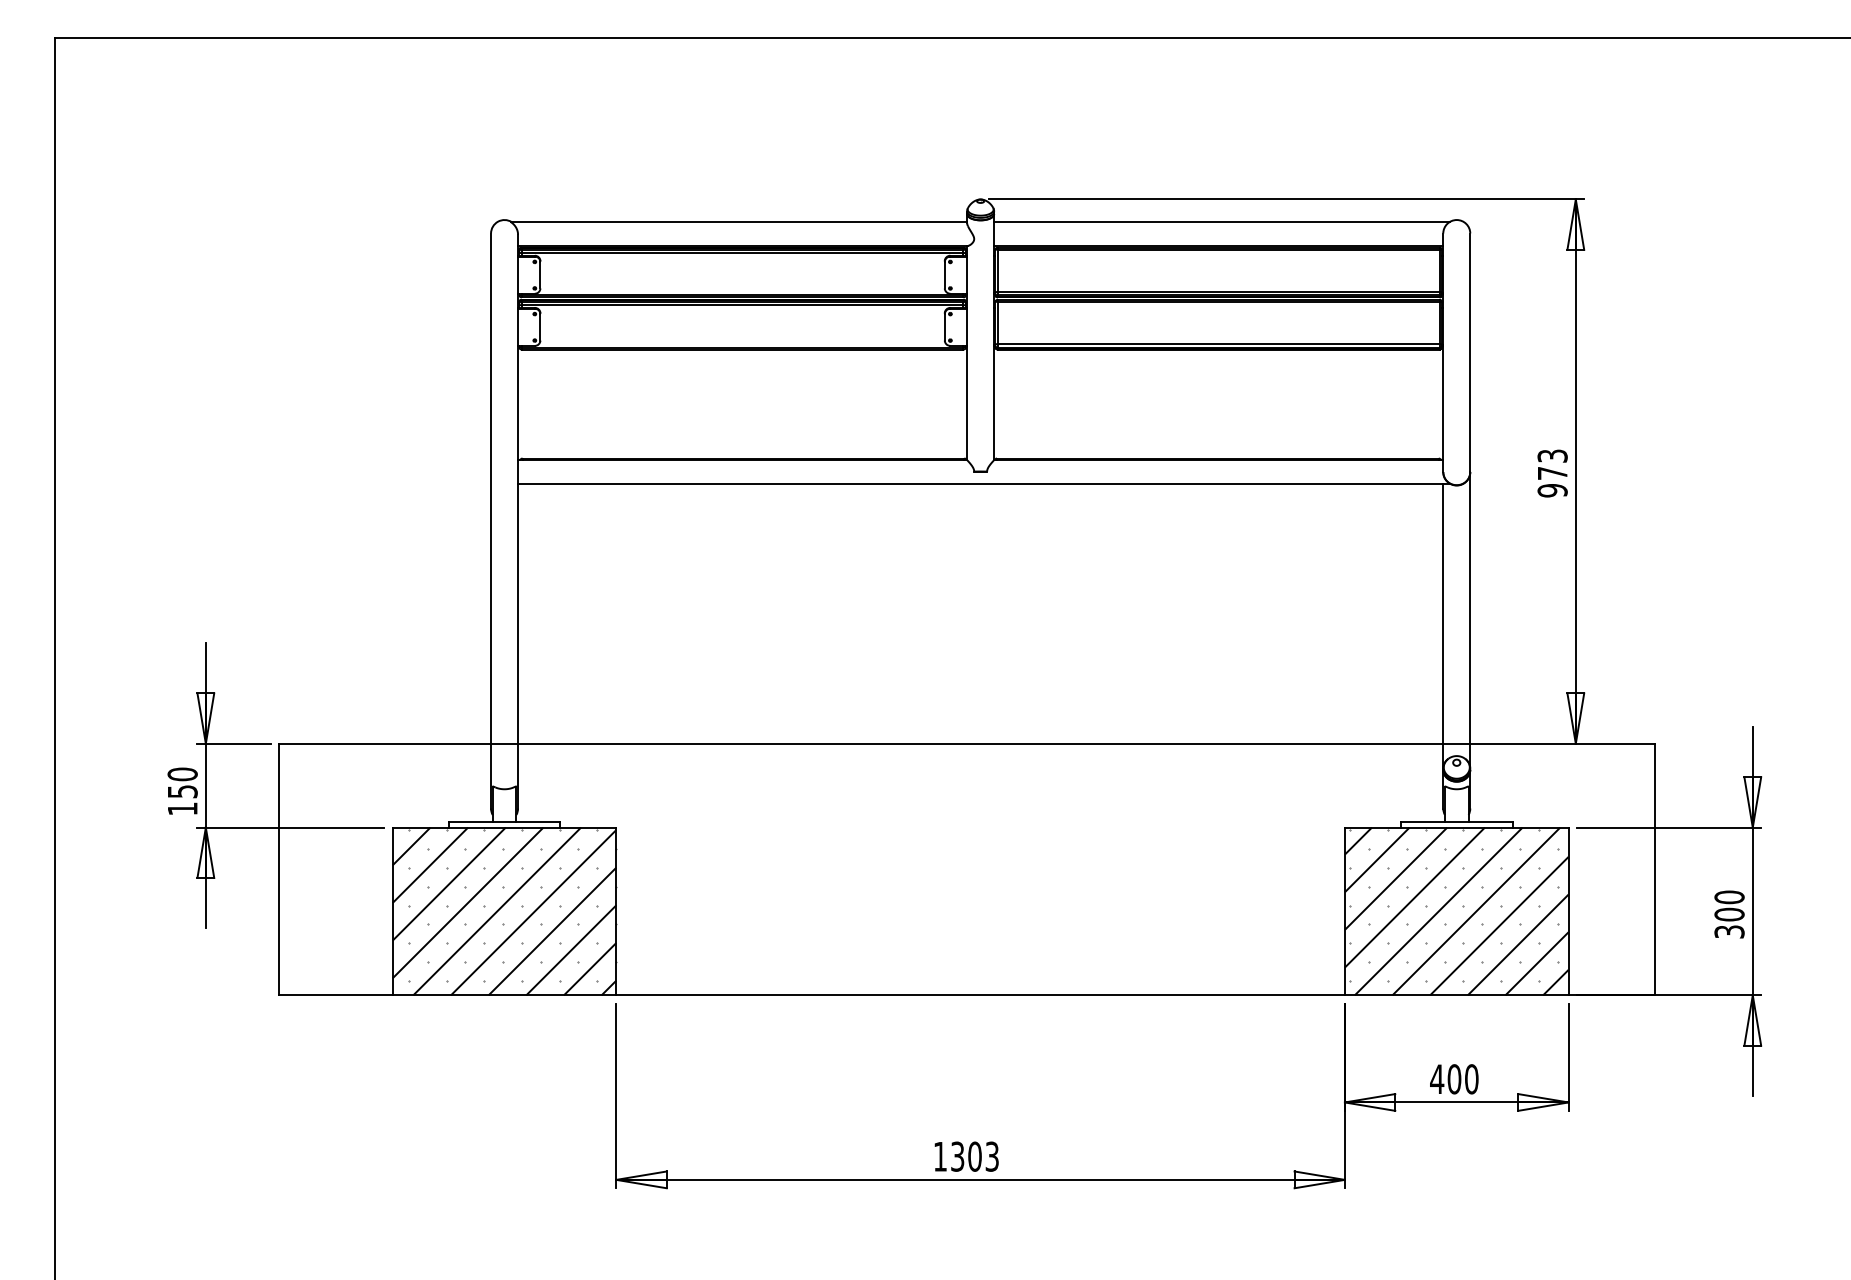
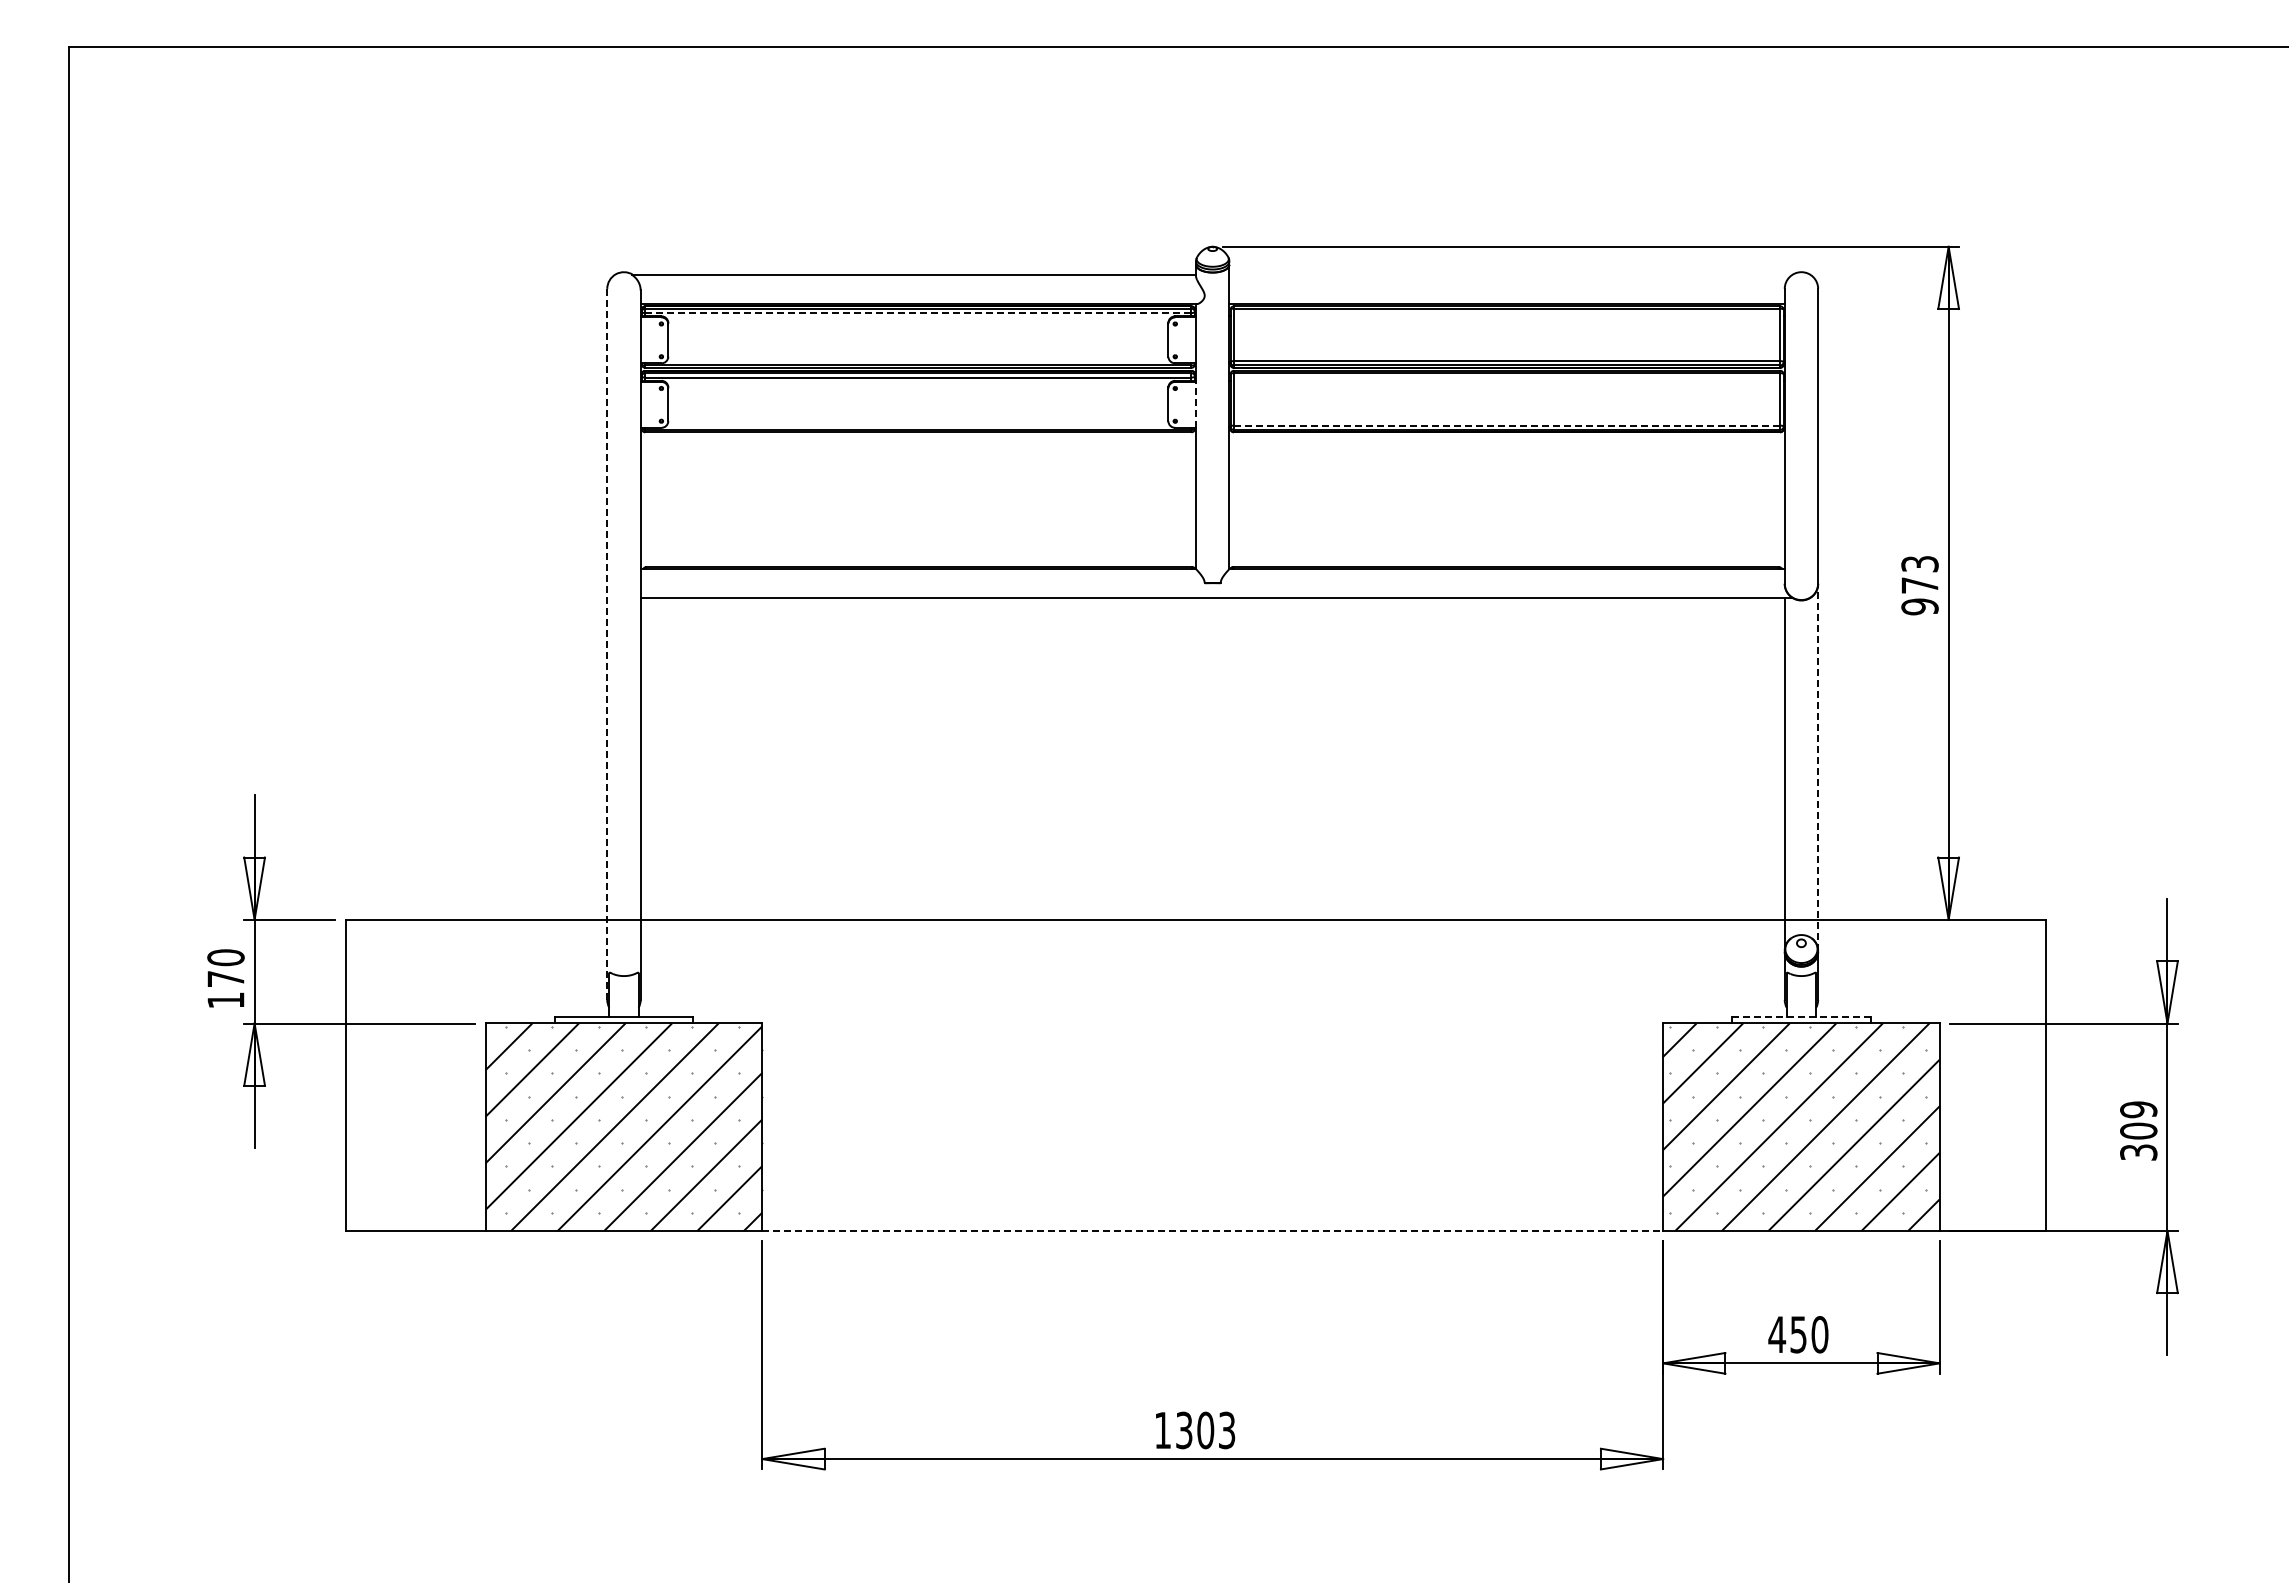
line: (1221, 221) -> (1510, 274), removed
line: (741, 253) -> (917, 313), solid -> dashed
line: (967, 327) -> (1196, 404), solid -> dashed
line: (1219, 344) -> (1507, 425), solid -> dashed
line: (491, 521) -> (607, 644), solid -> dashed
line: (1470, 619) -> (1818, 766), solid -> dashed
text: (182, 792) -> (225, 979), 150 -> 170
line: (1456, 821) -> (1800, 1016), solid -> dashed
text: (1729, 897) -> (2138, 1109), 300 -> 309
line: (981, 995) -> (1213, 1230), solid -> dashed
text: (1454, 1079) -> (1798, 1334), 400 -> 450

